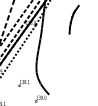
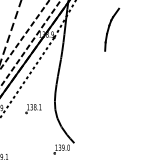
part: (23, 83) -> (32, 109), moved

